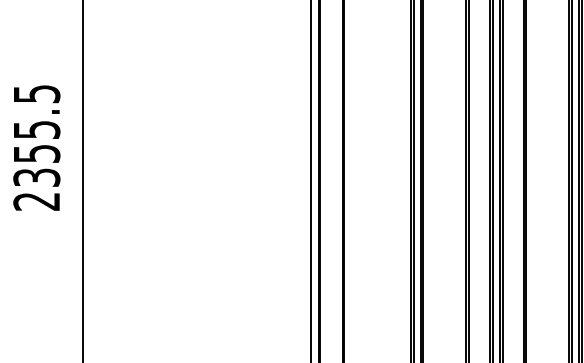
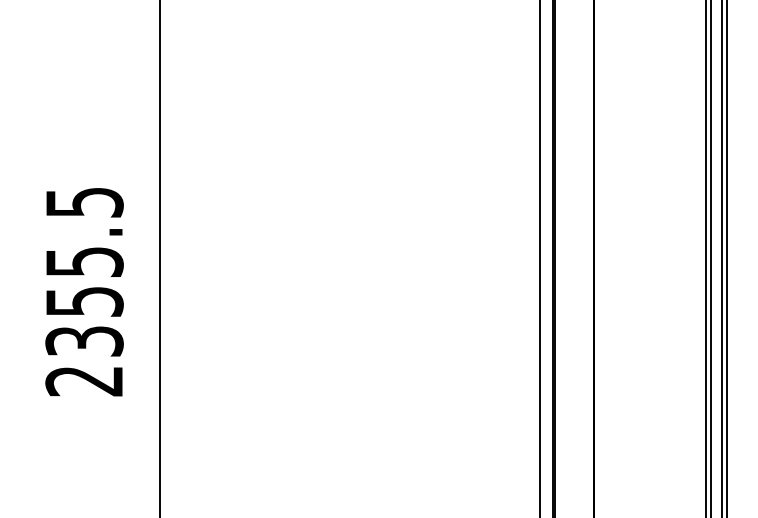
text: (36, 147) -> (83, 291), moved

